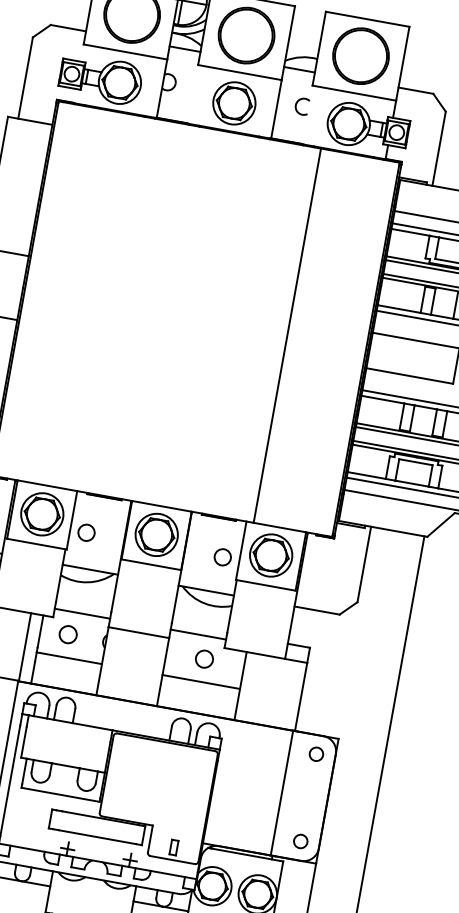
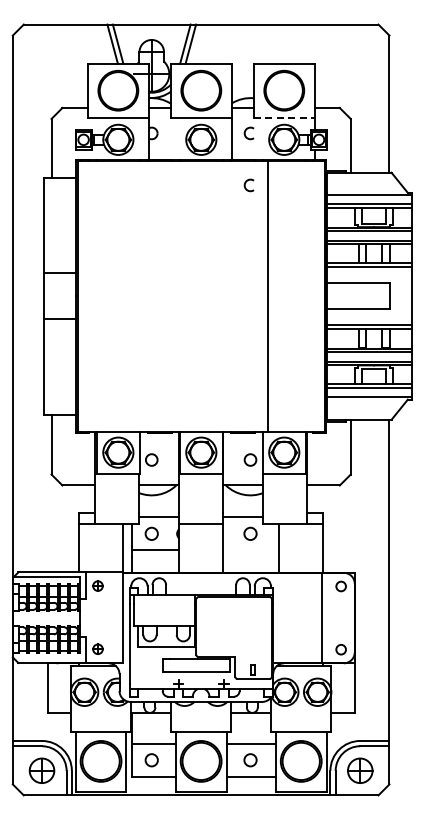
line: (354, 93) -> (284, 117), solid -> dashed
arc: (285, 174) -> (246, 183), added
line: (201, 682) -> (251, 550), removed

